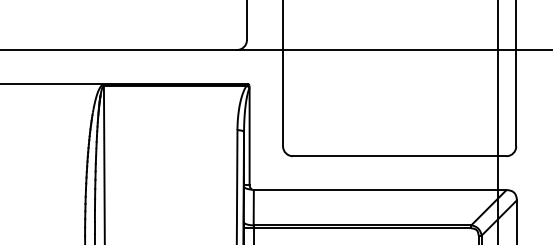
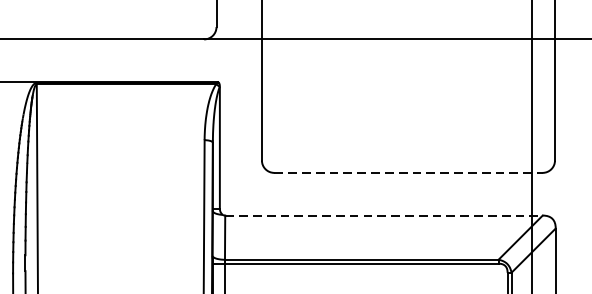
line: (399, 156) -> (408, 173), solid -> dashed
line: (380, 190) -> (384, 216), solid -> dashed

